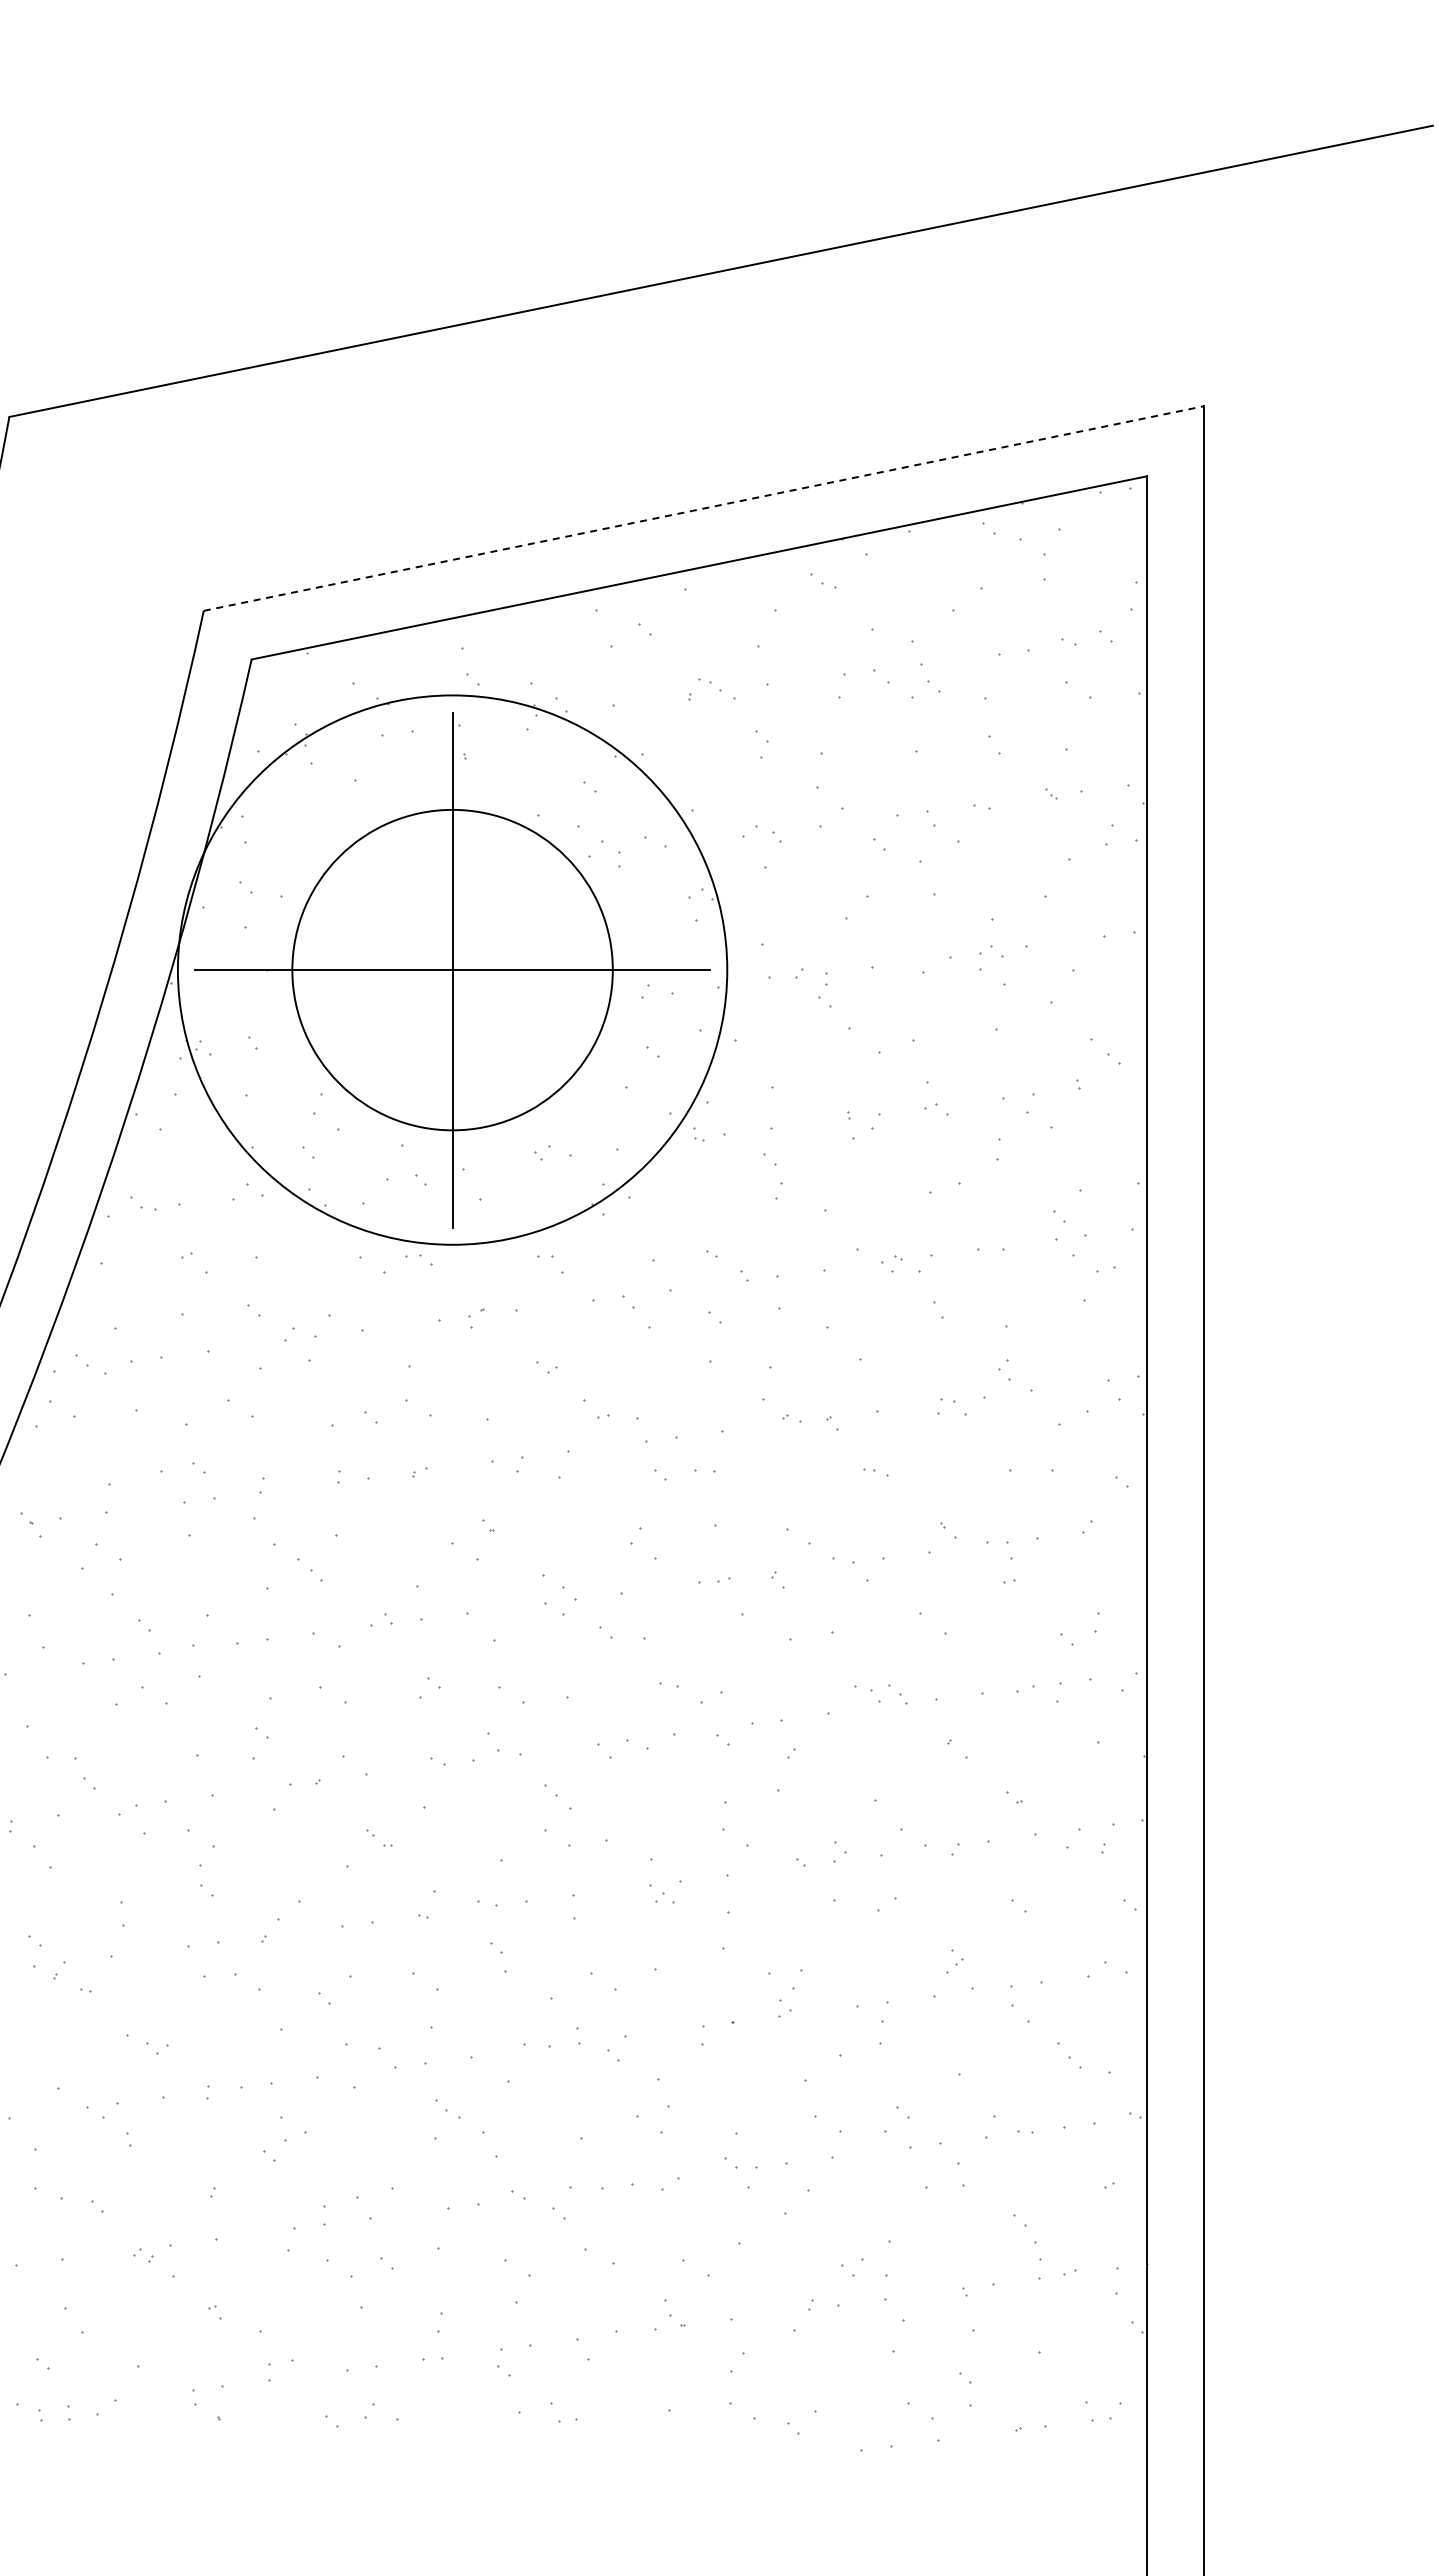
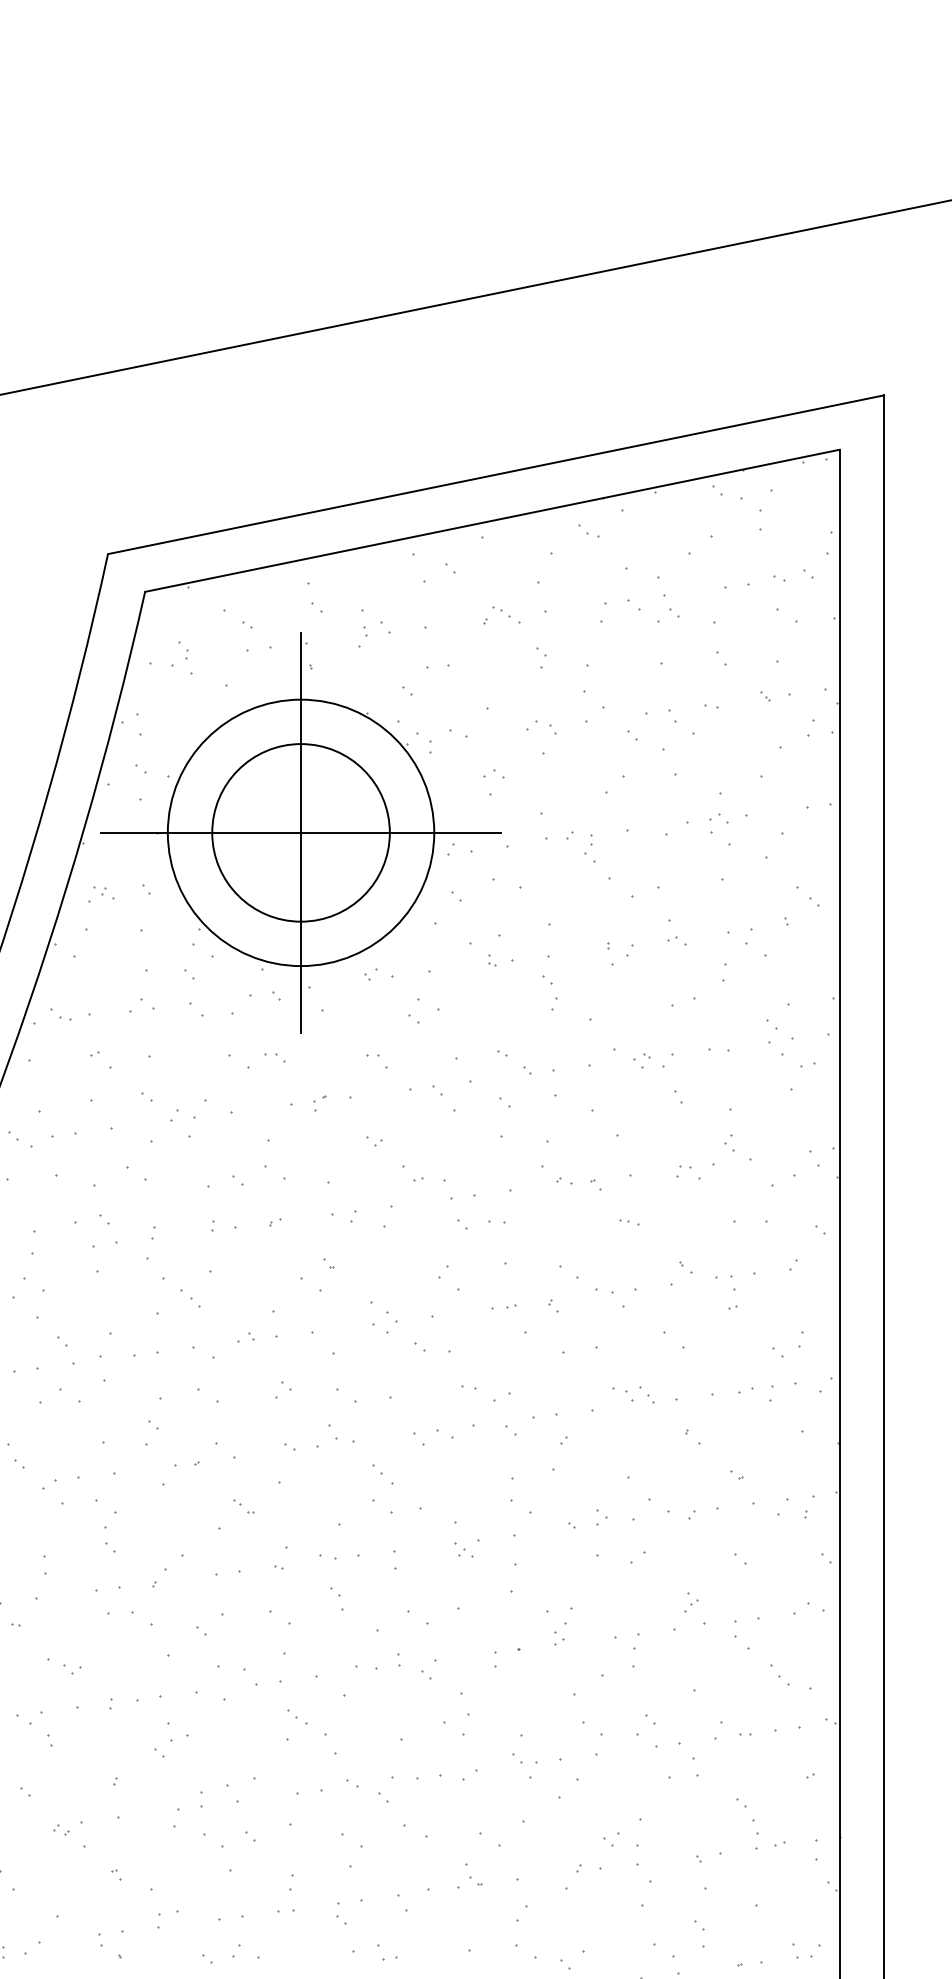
line: (704, 508) -> (496, 474), dashed -> solid
circle: (452, 969) -> (300, 832), size x0.62
circle: (452, 969) -> (300, 832), size x0.71

